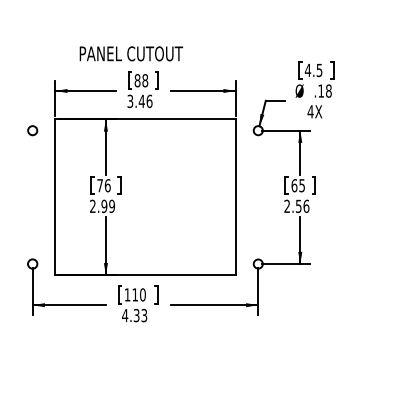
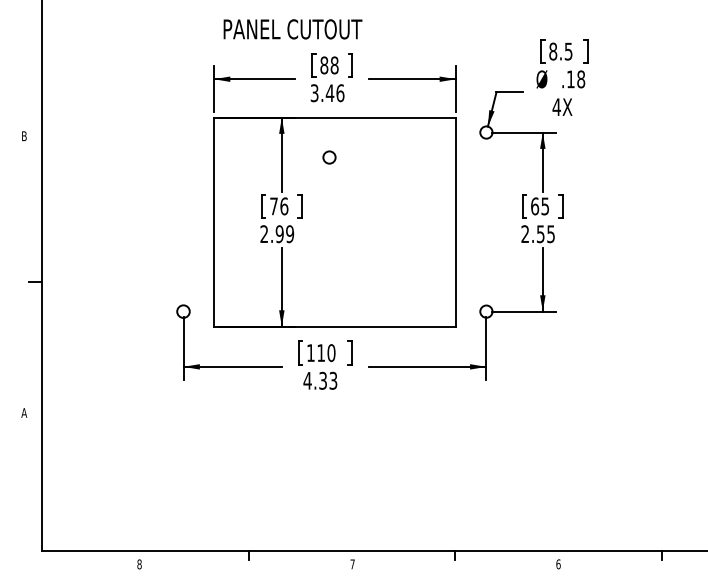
text: (131, 53) -> (292, 29), moved
text: (308, 70) -> (553, 51), 4.5 -> 8.5
circle: (32, 130) -> (329, 157), moved
text: (306, 206) -> (551, 234), 2.56 -> 2.55

